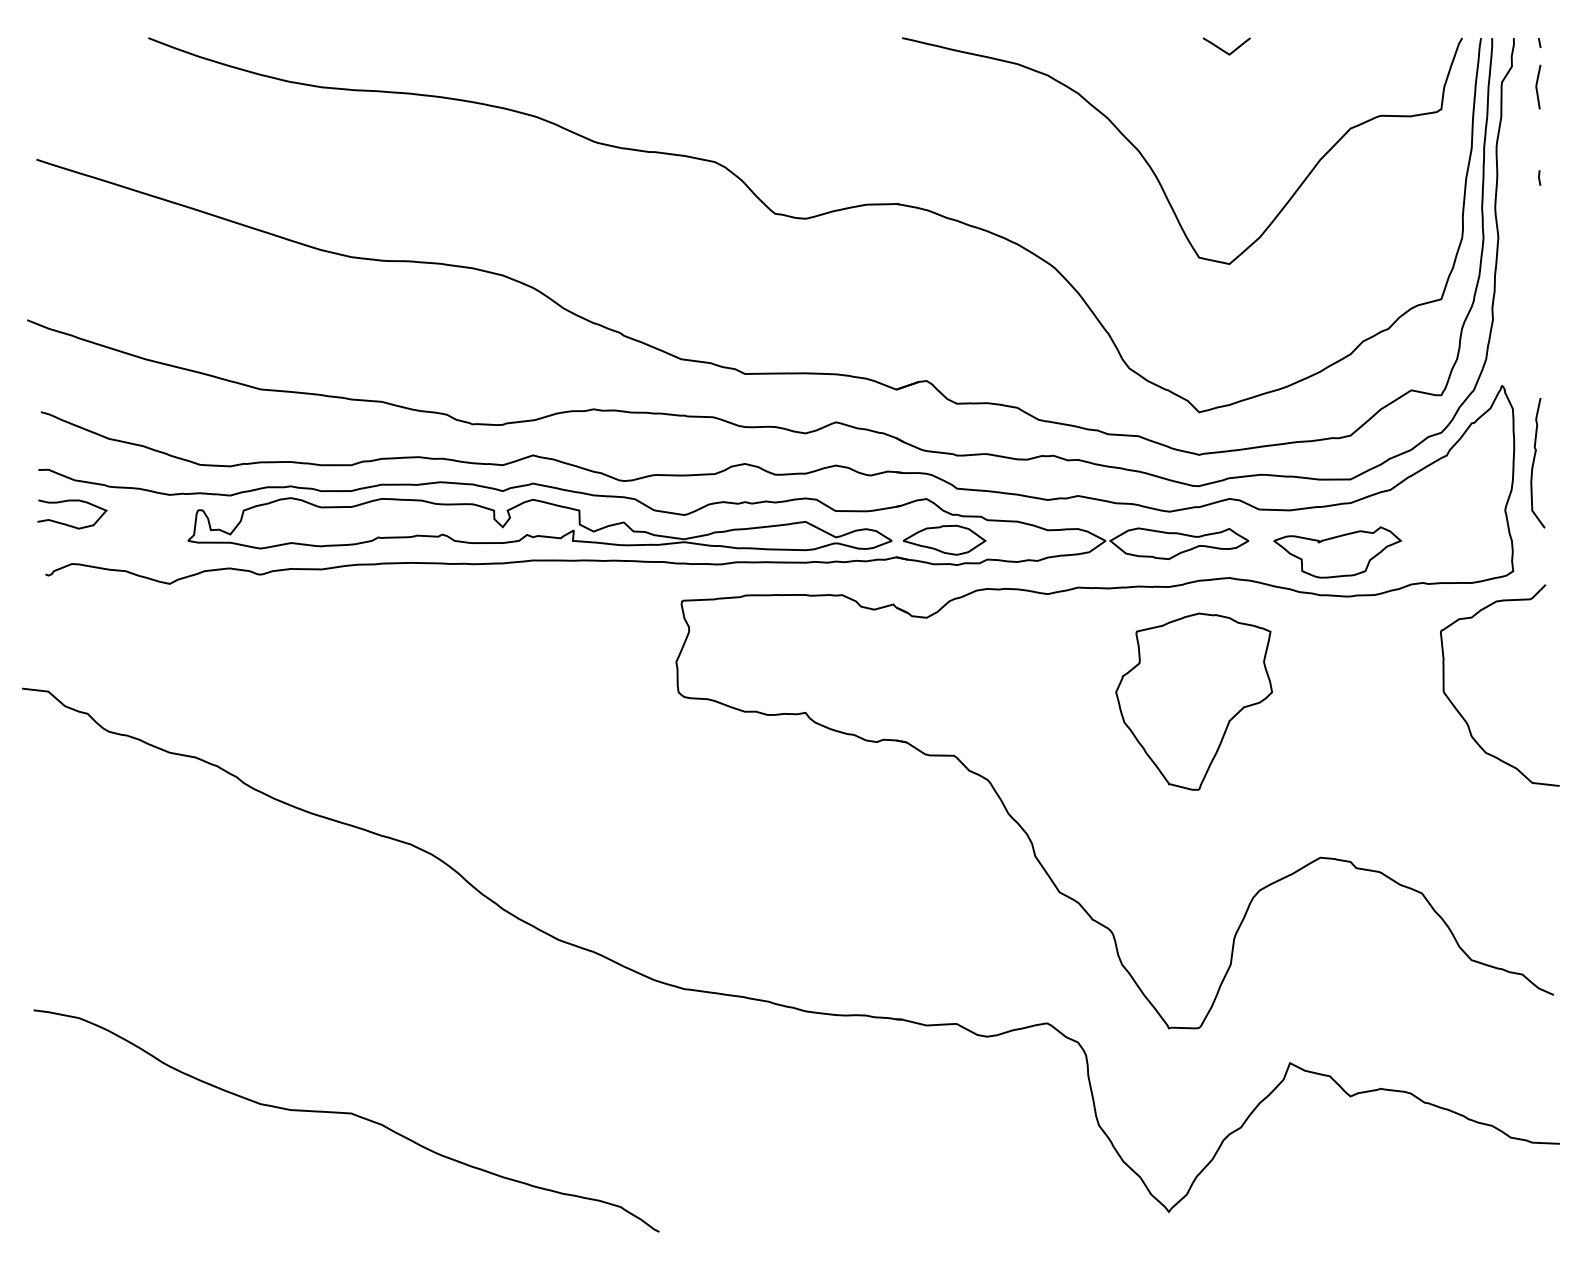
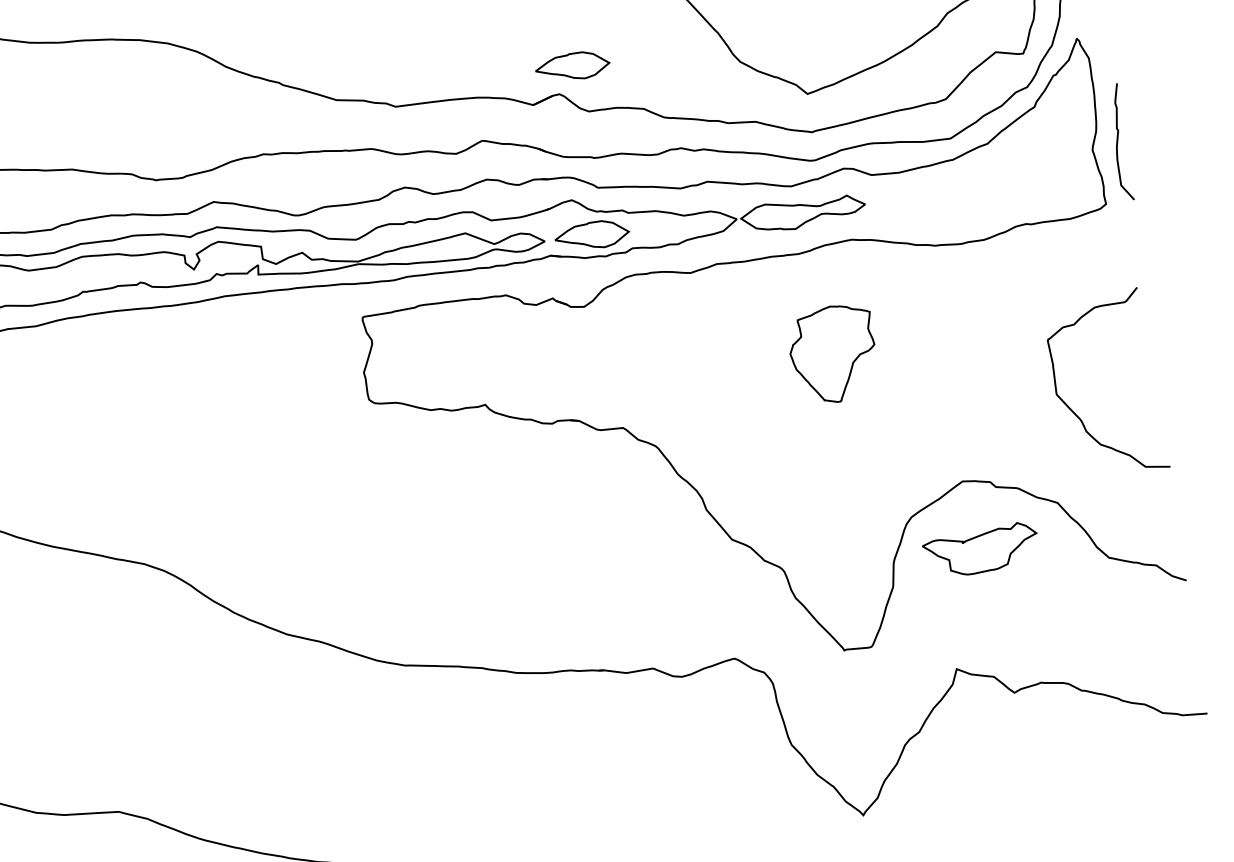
part: (944, 351) -> (572, 65), added
curve: (1534, 462) -> (1118, 141), moved
part: (1337, 552) -> (980, 550), moved
part: (1193, 701) -> (832, 354), size x0.6
curve: (1463, 716) -> (1076, 414), moved

